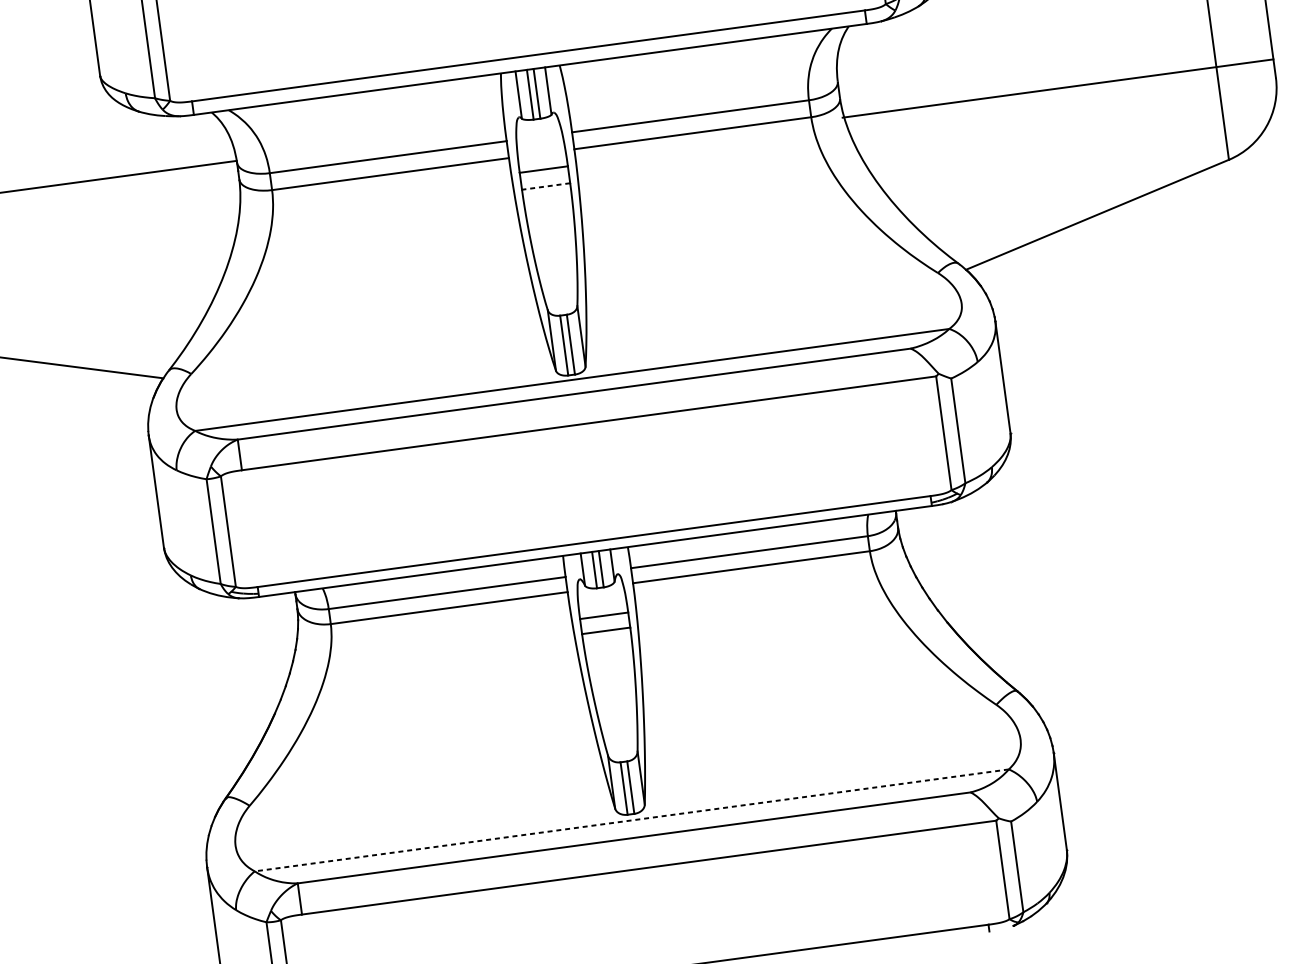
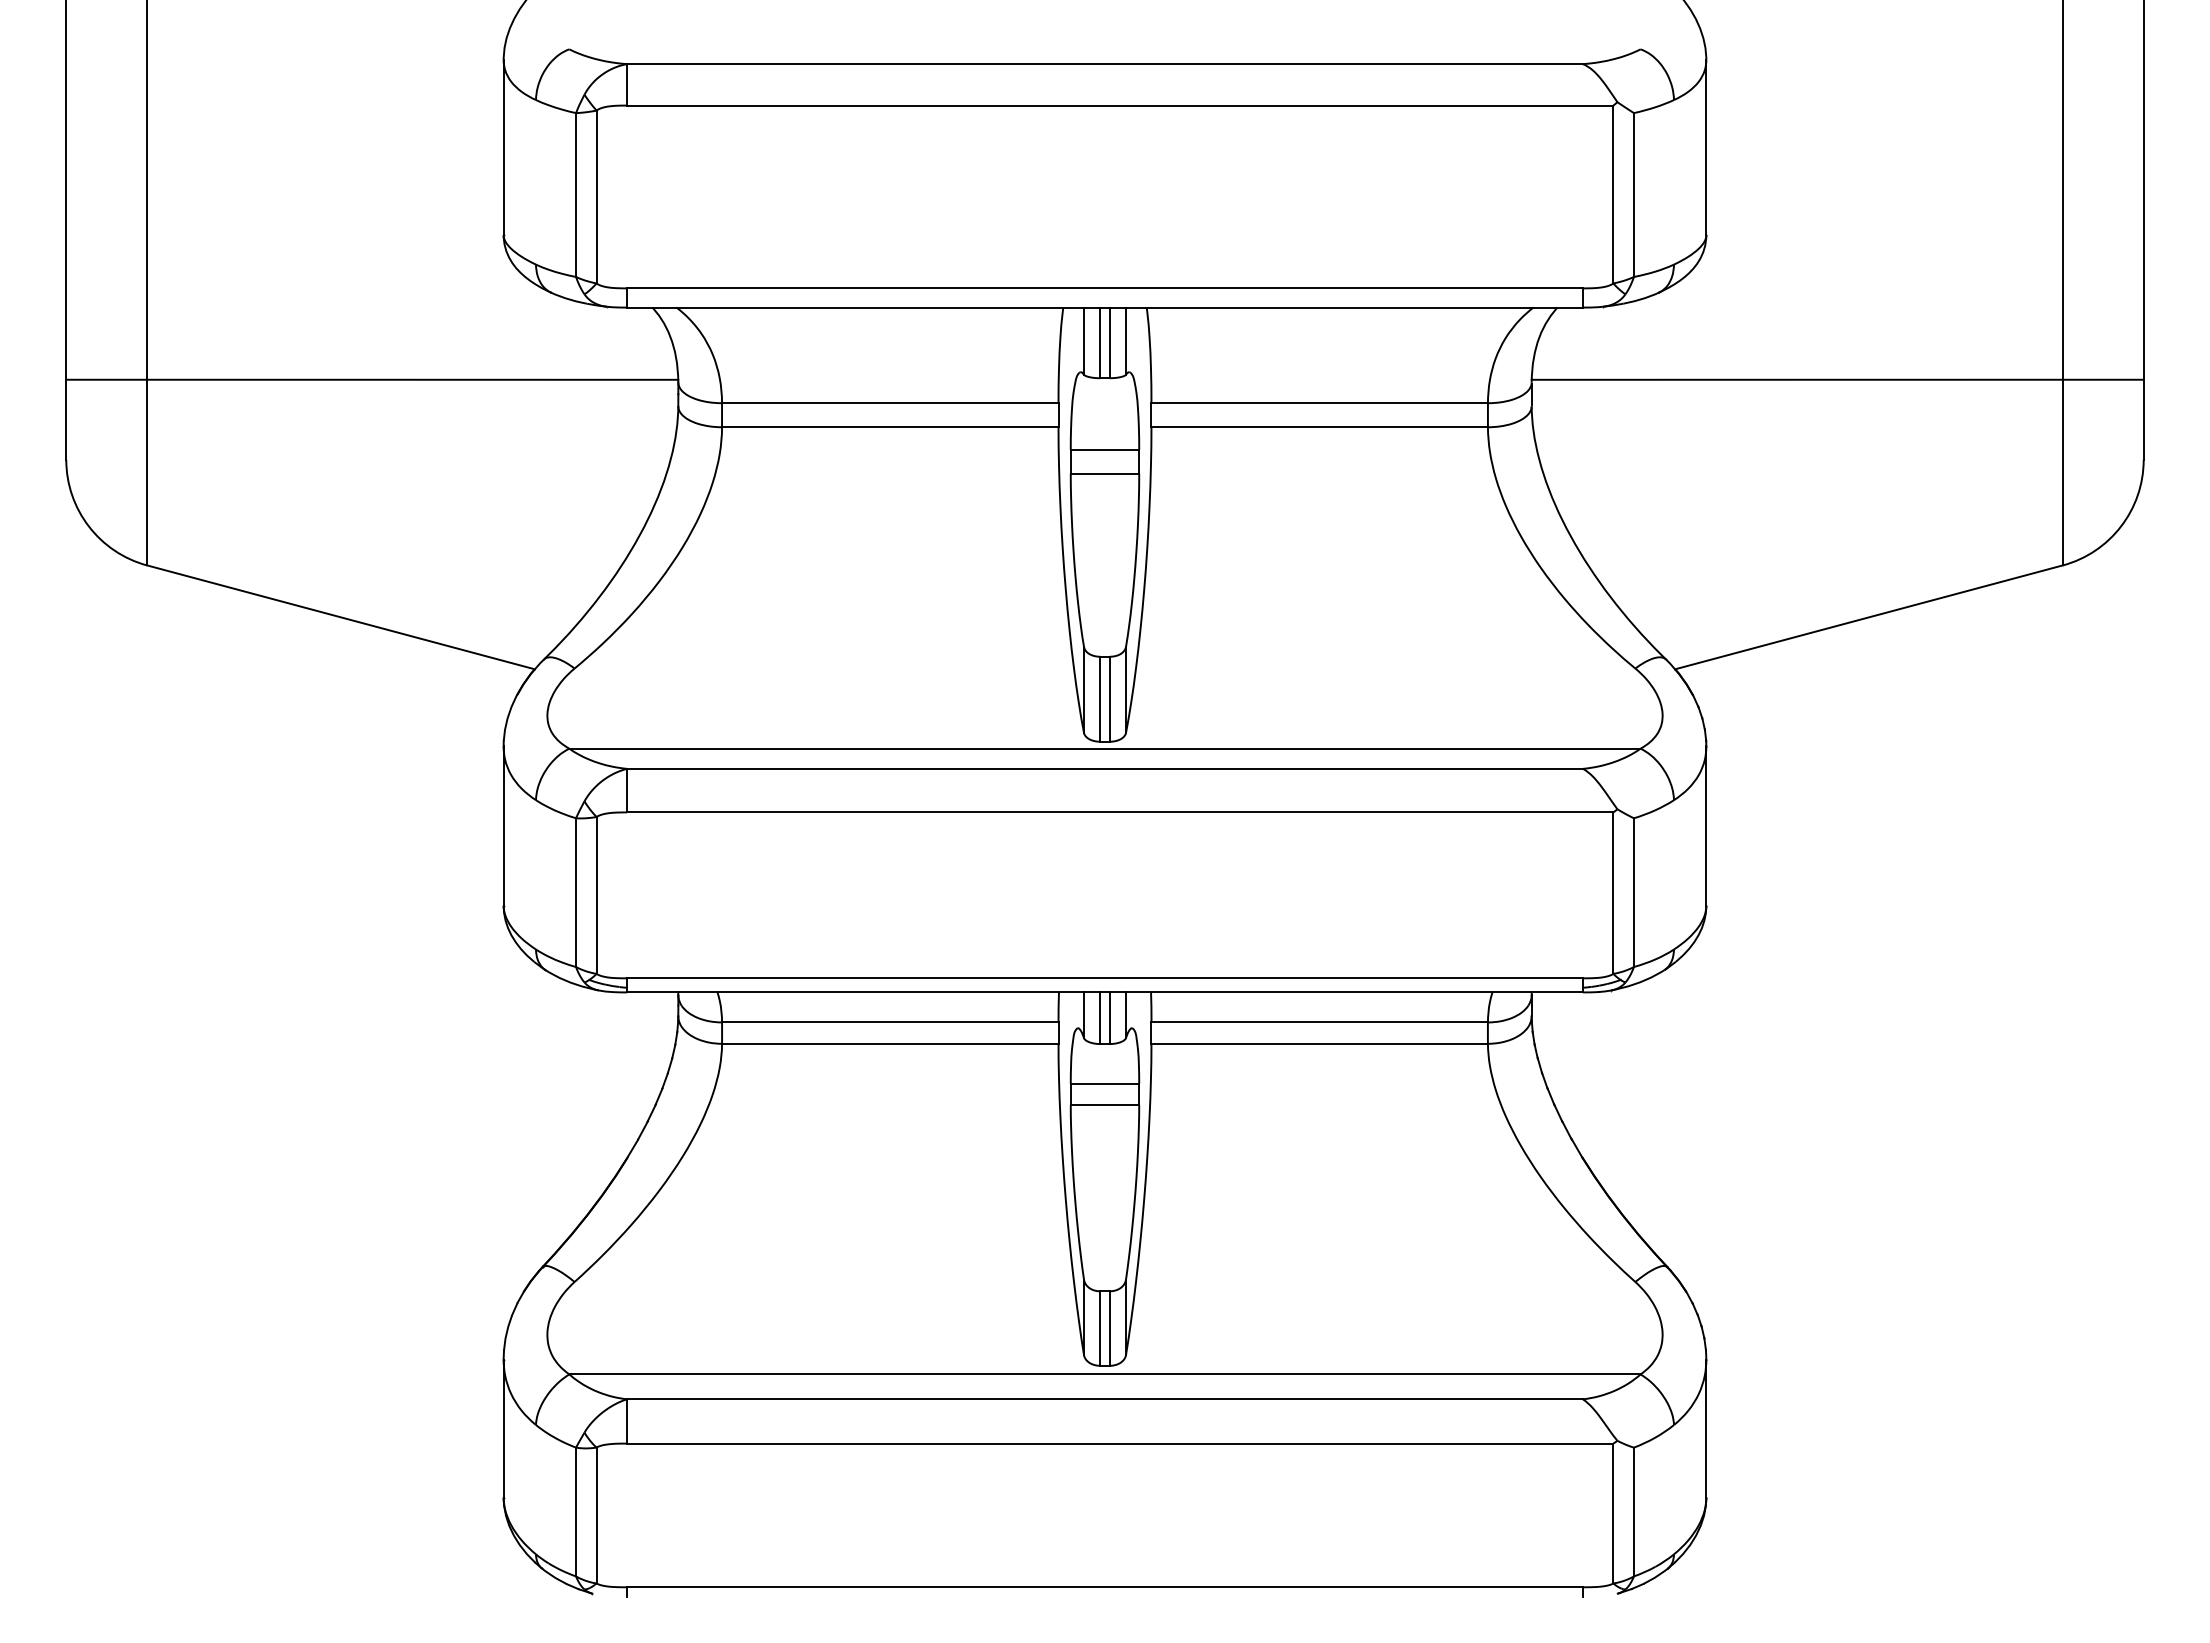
line: (1057, 88) -> (1837, 379), moved
line: (545, 186) -> (1104, 473), dashed -> solid
line: (631, 820) -> (1104, 1374), dashed -> solid

